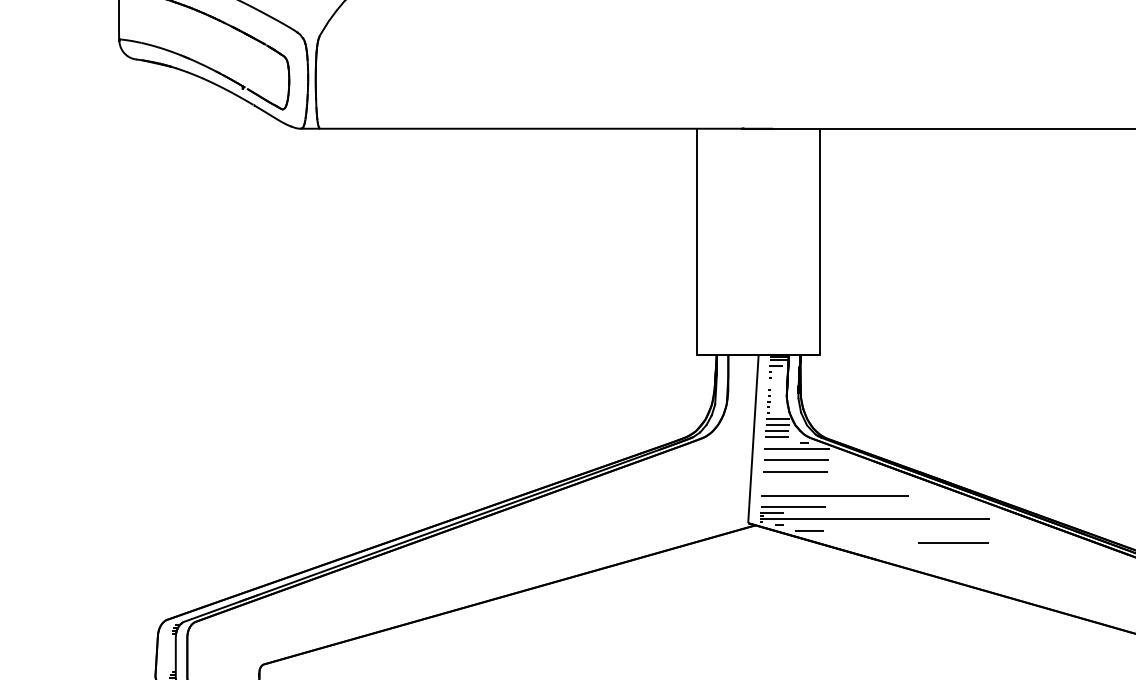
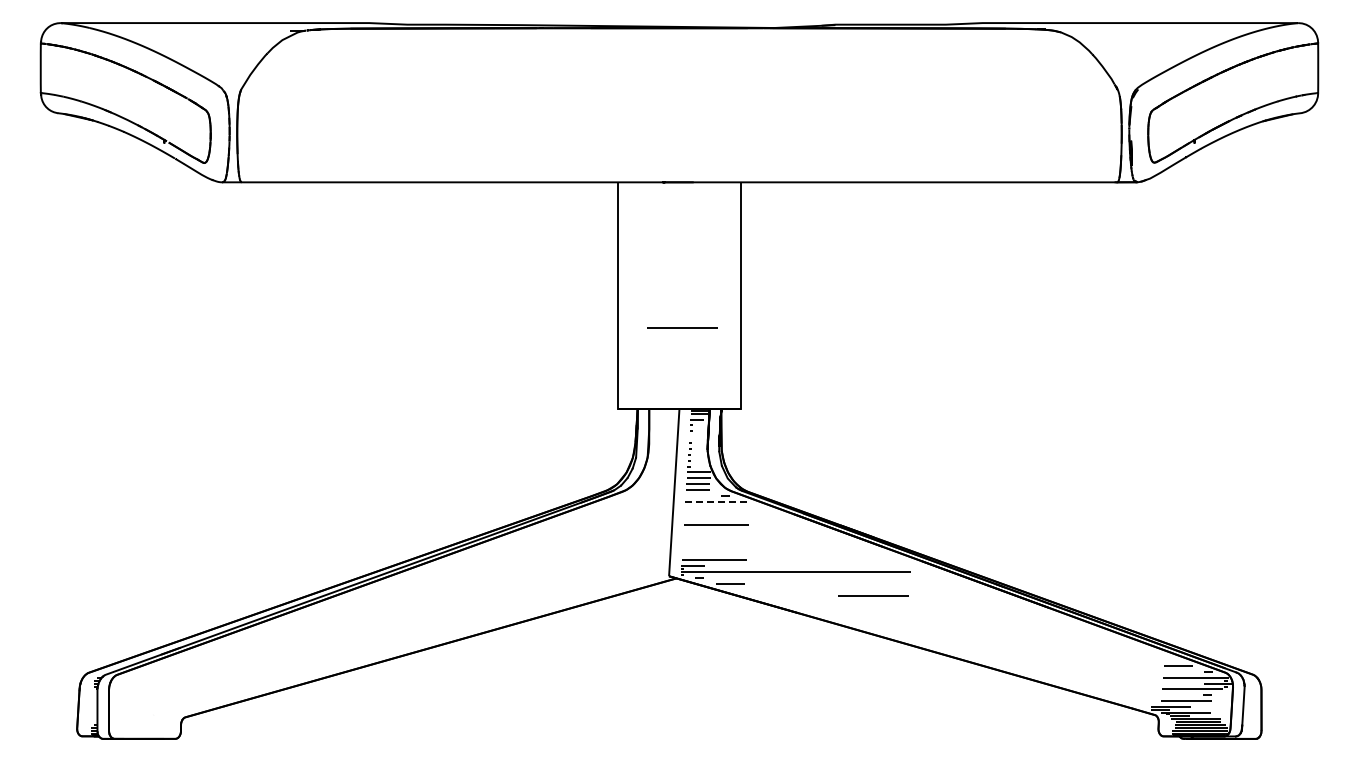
line: (761, 274) -> (682, 327), added
line: (798, 448) -> (719, 501), solid -> dashed
line: (796, 459) -> (717, 512), removed
line: (834, 495) -> (755, 548), removed

